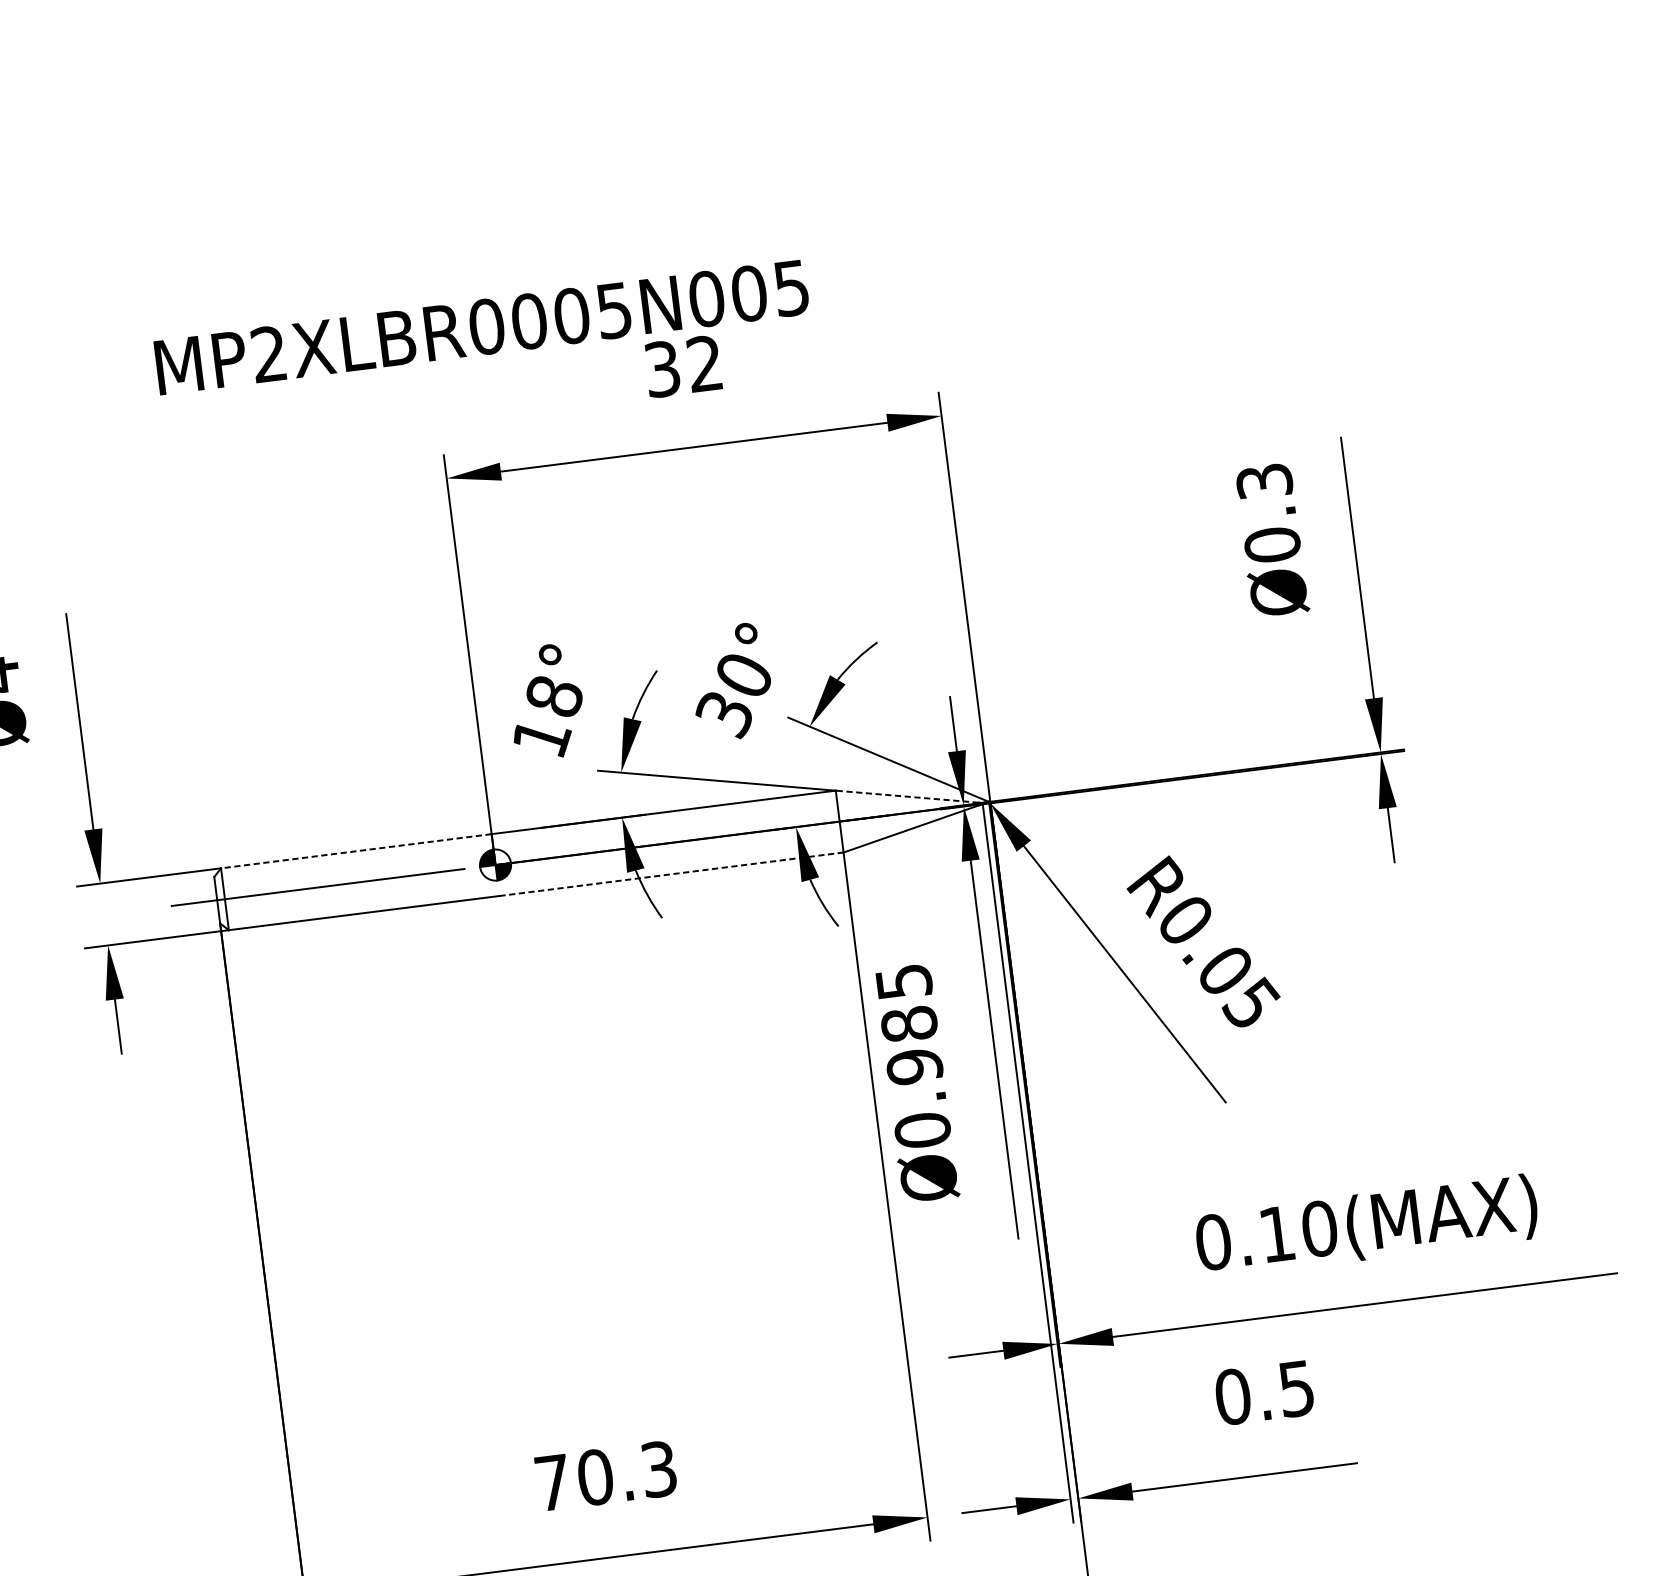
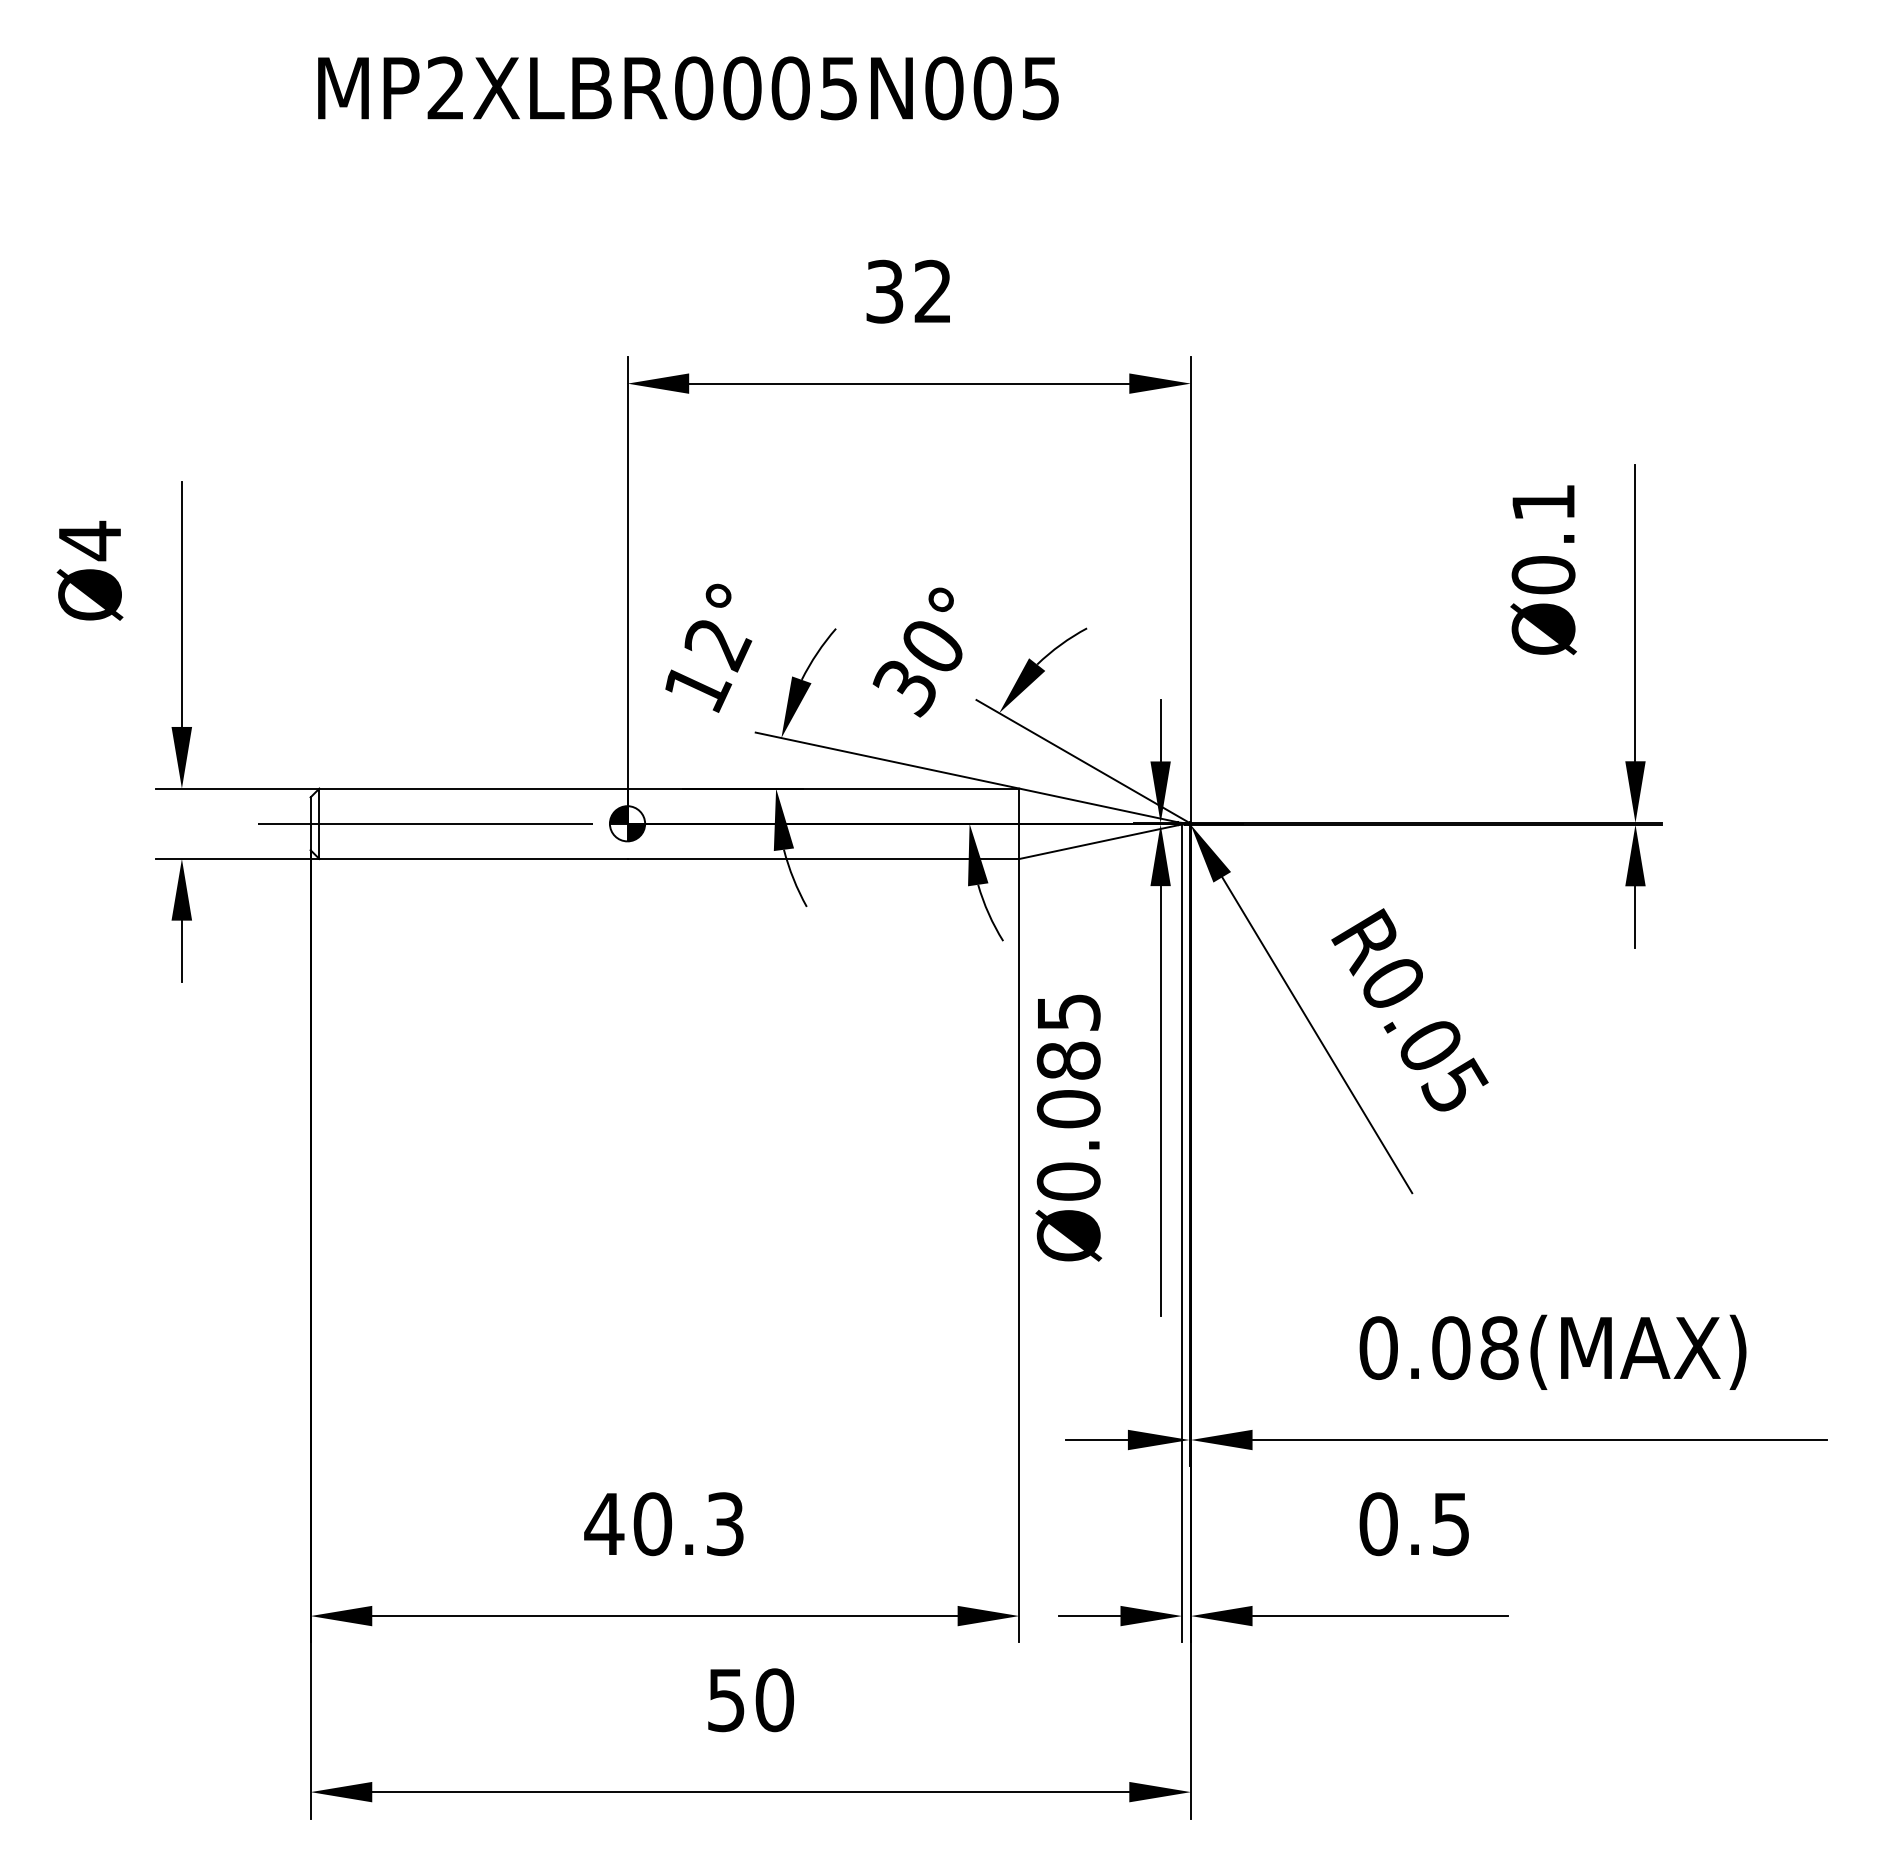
text: (482, 327) -> (688, 88), moved
text: (1264, 481) -> (1543, 502), Ø0.3 -> Ø0.1
text: (555, 698) -> (718, 645), 18° -> 12°
line: (907, 796) -> (1098, 805), dashed -> solid
line: (355, 851) -> (472, 788), dashed -> solid
line: (671, 874) -> (823, 859), dashed -> solid
text: (914, 1067) -> (1068, 1109), Ø0.985 -> Ø0.085
text: (1298, 1230) -> (1475, 1347), 0.10(MAX) -> 0.08(MAX)
text: (552, 1482) -> (604, 1523), 70.3 -> 40.3

